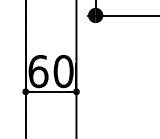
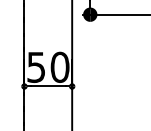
text: (38, 71) -> (36, 67), 60 -> 50

